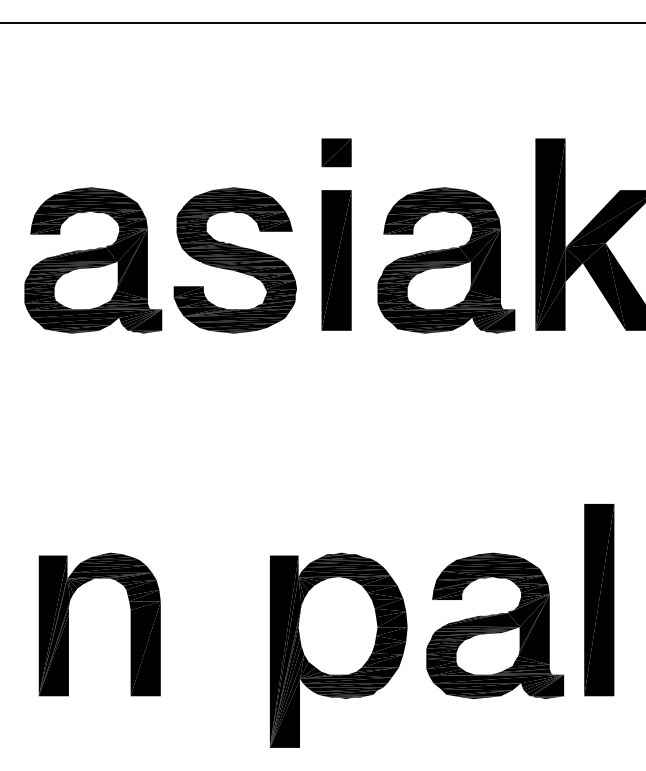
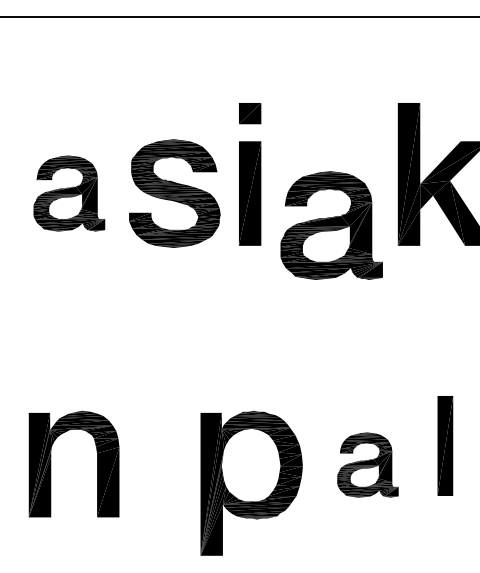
part: (93, 260) -> (69, 193), size x0.7
part: (446, 260) -> (331, 225), moved
part: (599, 599) -> (445, 445), size x0.7
part: (494, 625) -> (367, 464), size x0.6

